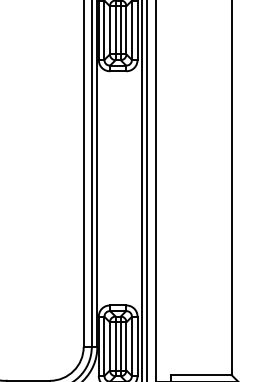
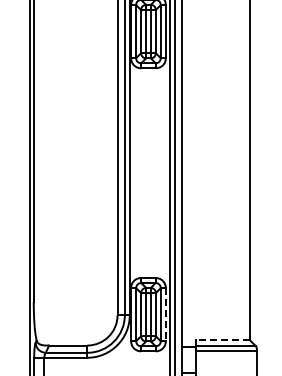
line: (137, 346) -> (165, 314), solid -> dashed
line: (200, 375) -> (222, 340), solid -> dashed

